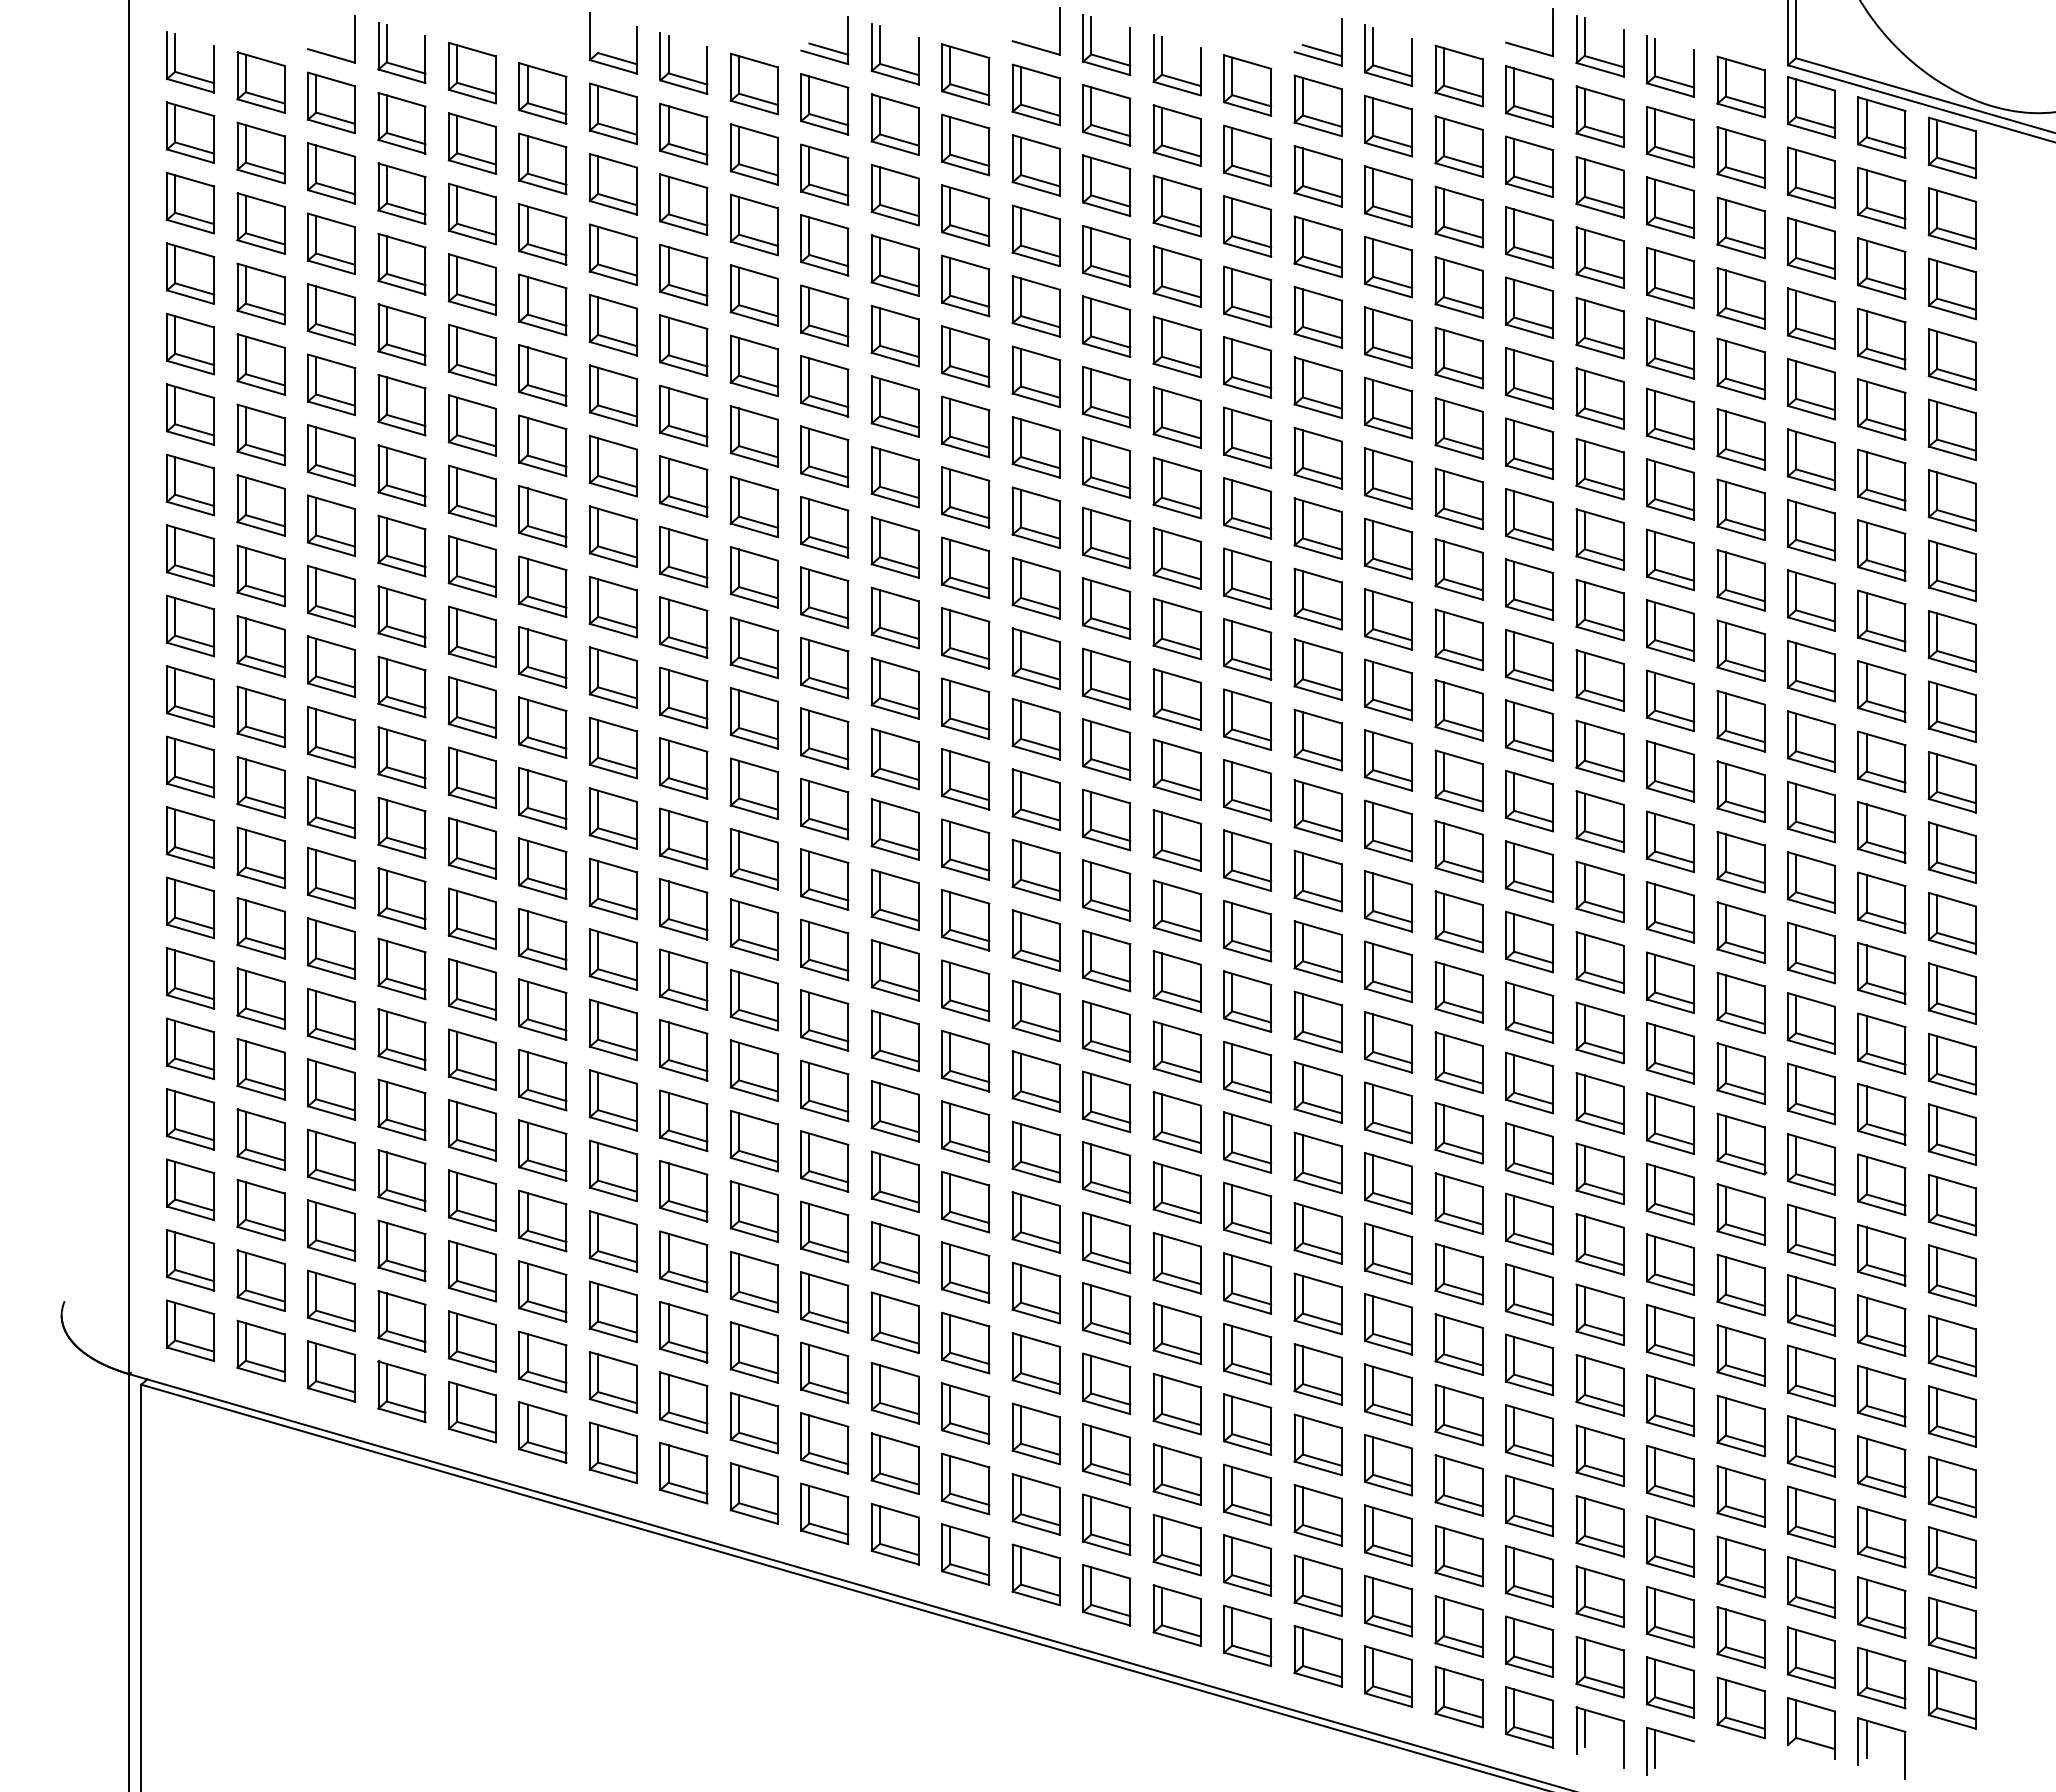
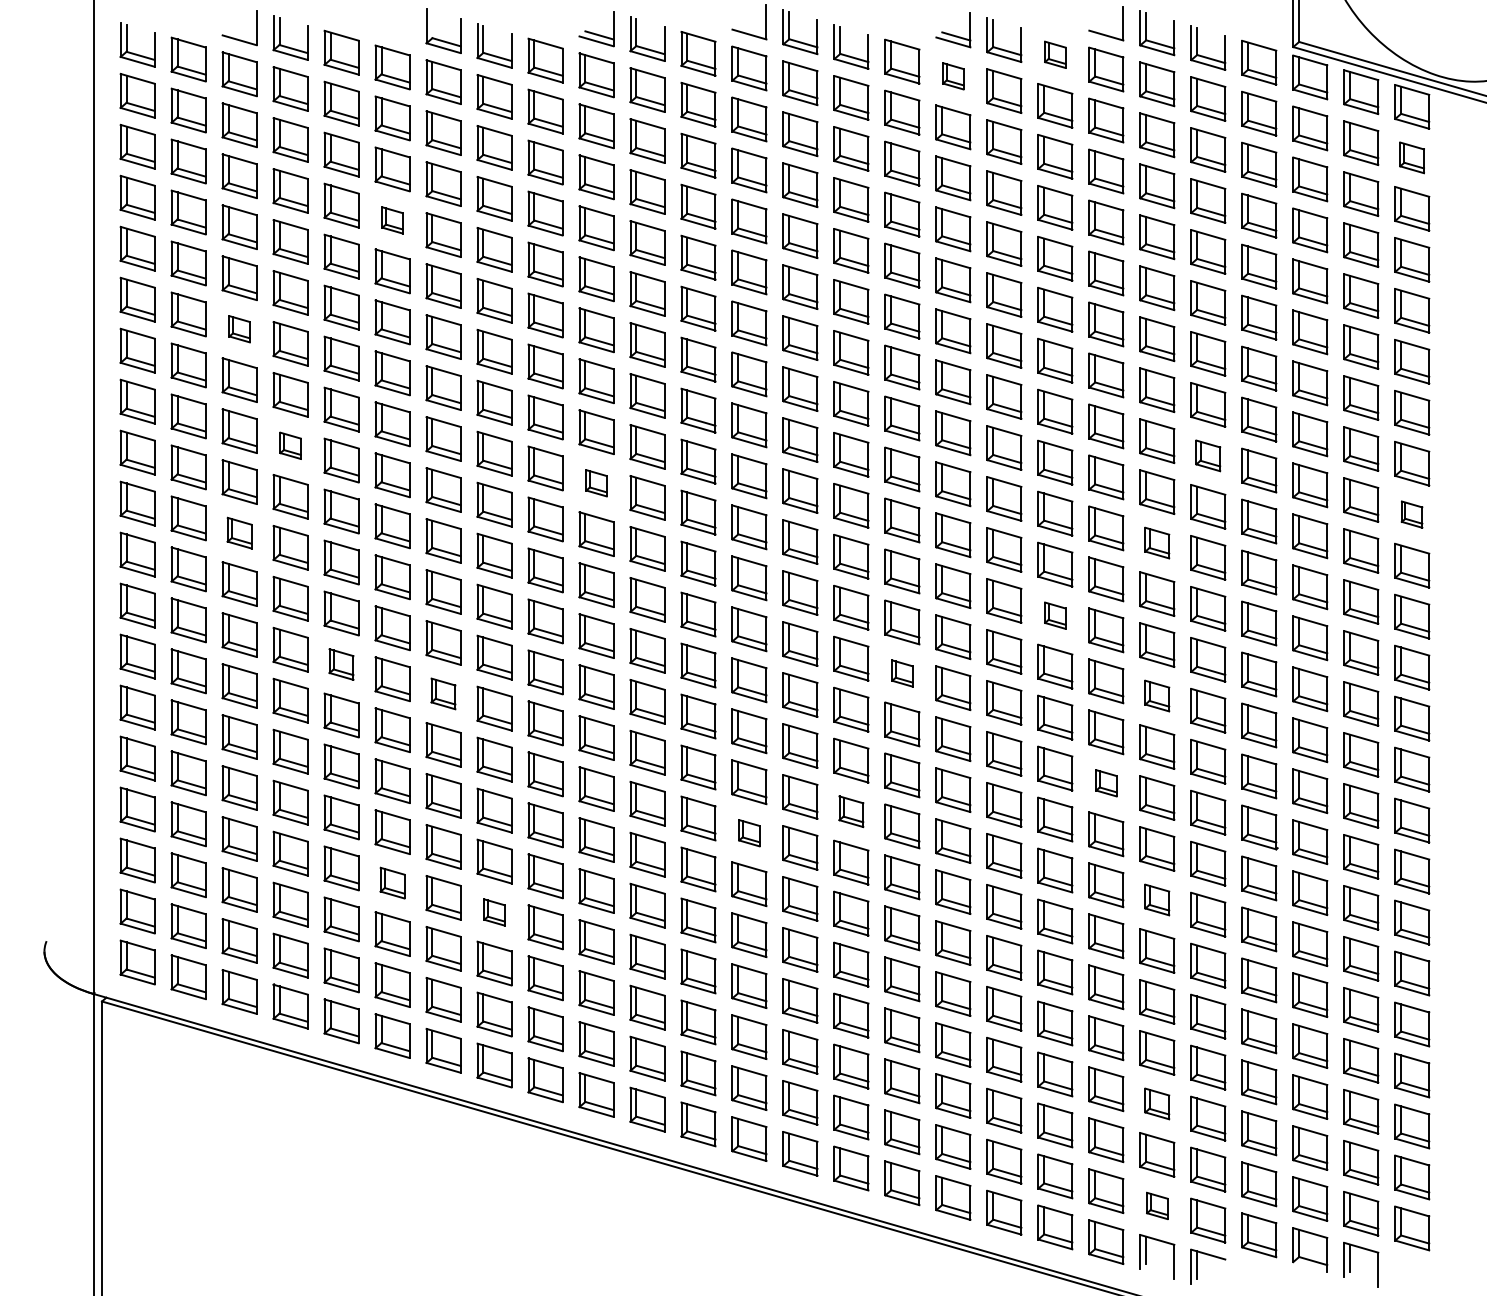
part: (1458, 75) -> (1054, 54), size x0.6
part: (1317, 105) -> (952, 76), size x0.6
part: (1951, 218) -> (1411, 157), size x0.7
part: (542, 304) -> (392, 220), size x0.6
part: (331, 455) -> (239, 329), size x0.6
part: (401, 616) -> (290, 445), size x0.6
part: (1670, 630) -> (1208, 455), size x0.7
part: (824, 668) -> (596, 483), size x0.6
part: (1951, 711) -> (1411, 514), size x0.6
part: (331, 737) -> (239, 533), size x0.7
part: (1599, 750) -> (1156, 542), size x0.7
part: (1458, 851) -> (1054, 615), size x0.6
part: (471, 918) -> (340, 664), size x0.7
part: (1247, 931) -> (902, 673), size x0.6
part: (612, 959) -> (442, 693), size x0.7
part: (1599, 962) -> (1156, 696), size x0.7
part: (1529, 1082) -> (1106, 782), size x0.6
part: (1176, 1122) -> (850, 811), size x0.7
part: (1035, 1151) -> (748, 832), size x0.6
part: (542, 1220) -> (392, 882), size x0.7
part: (1599, 1244) -> (1156, 900), size x0.7
part: (683, 1261) -> (494, 912), size x0.6
part: (1599, 1526) -> (1156, 1104), size x0.7
part: (1599, 1667) -> (1156, 1206), size x0.6

